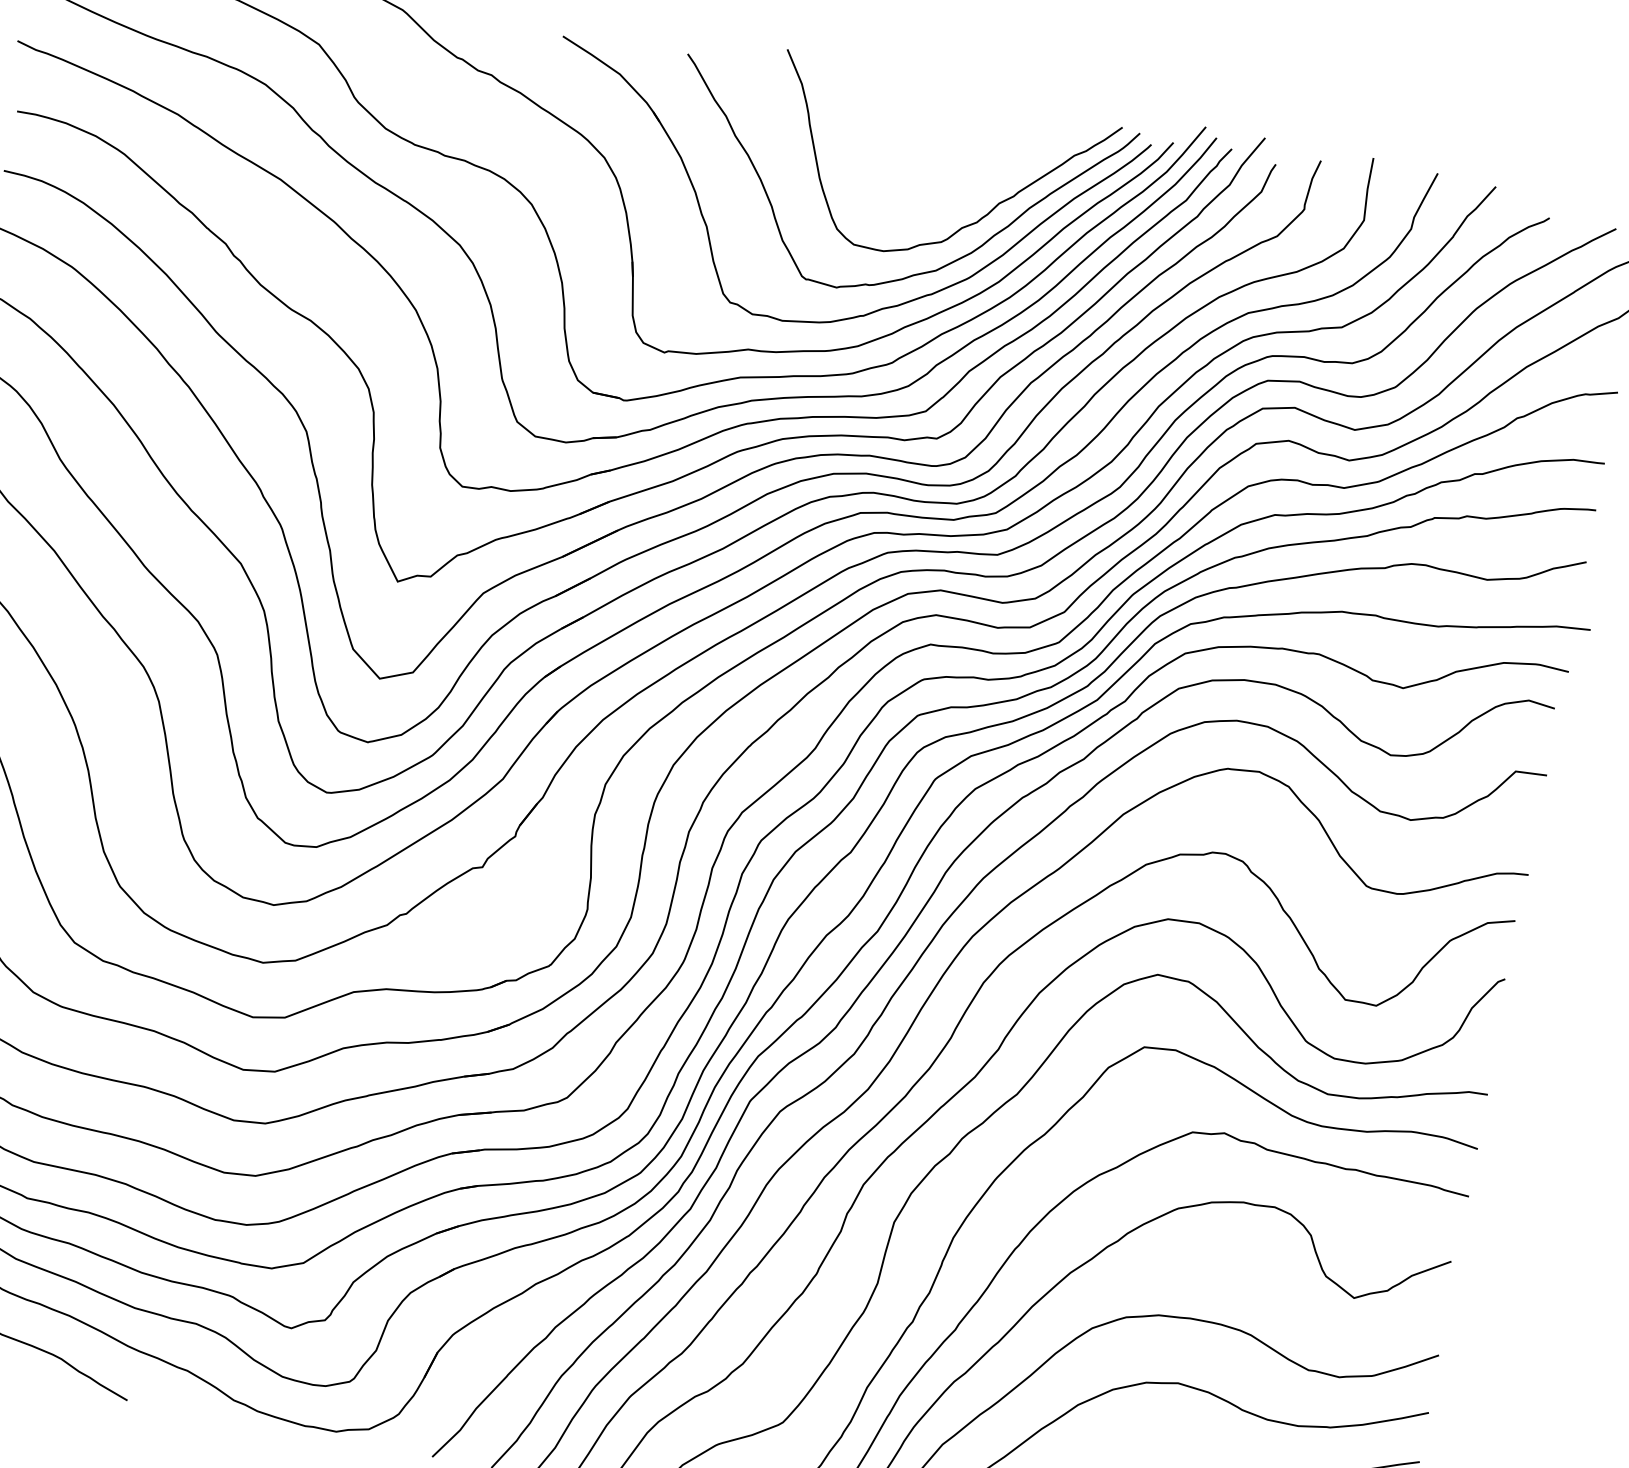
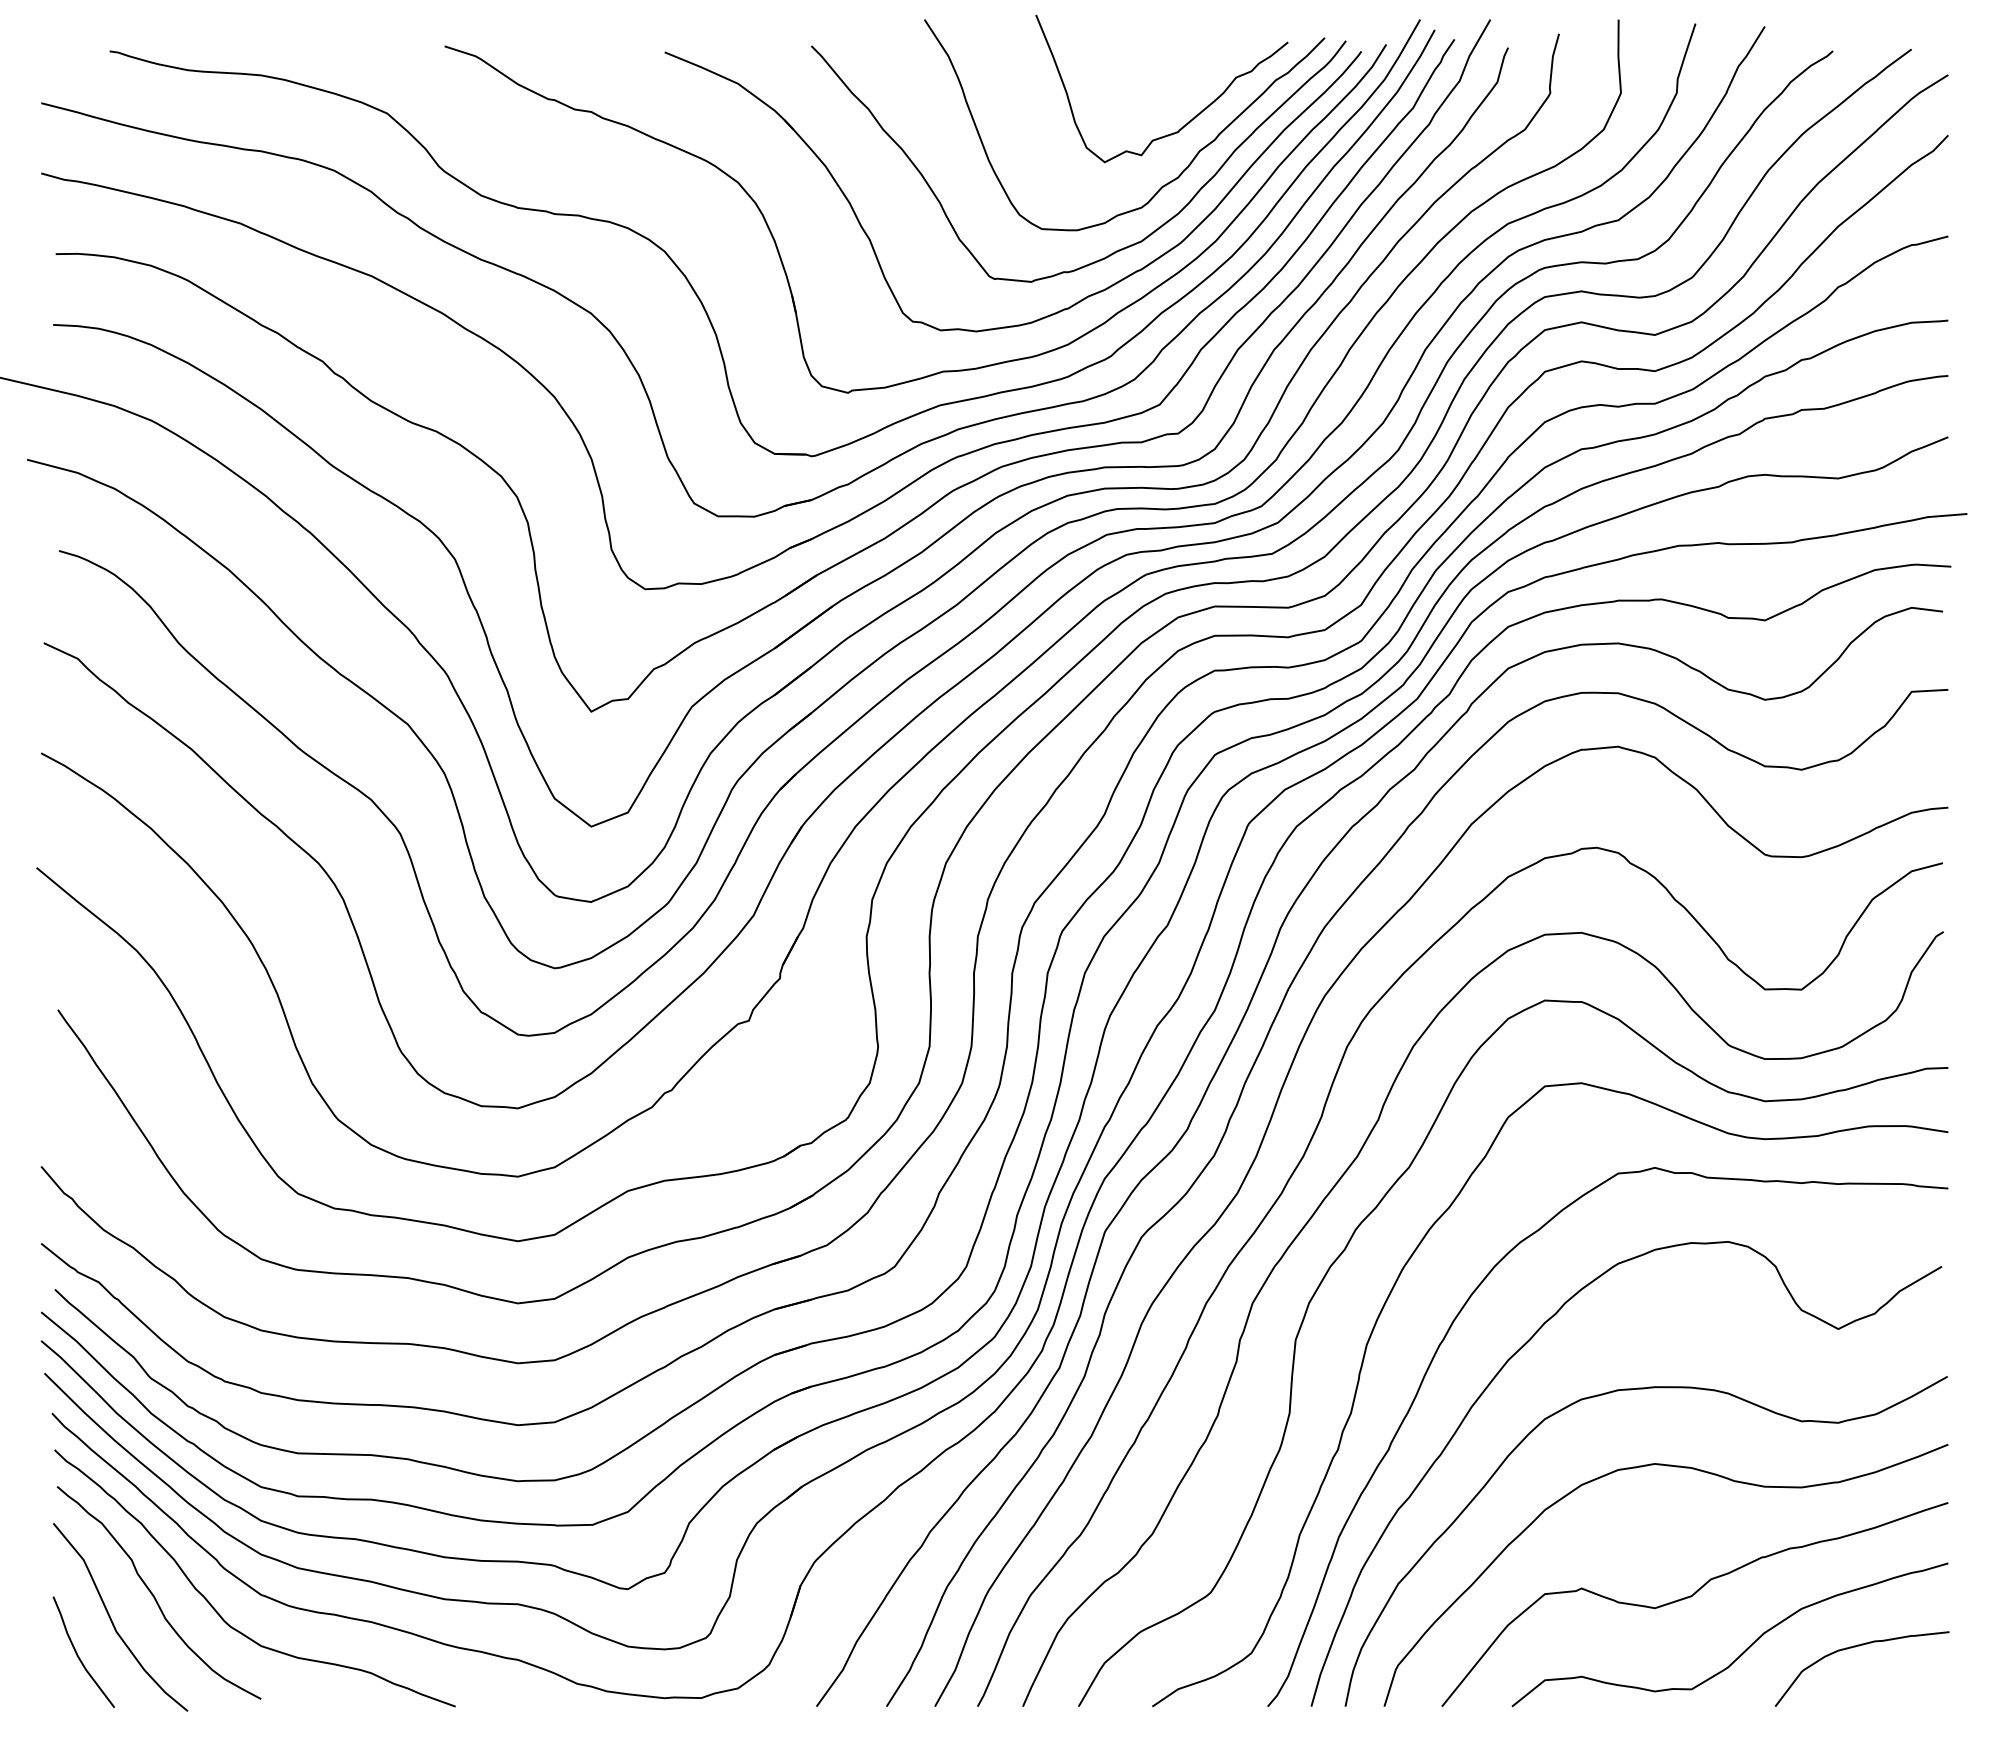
curve: (995, 176) -> (1189, 120), added

